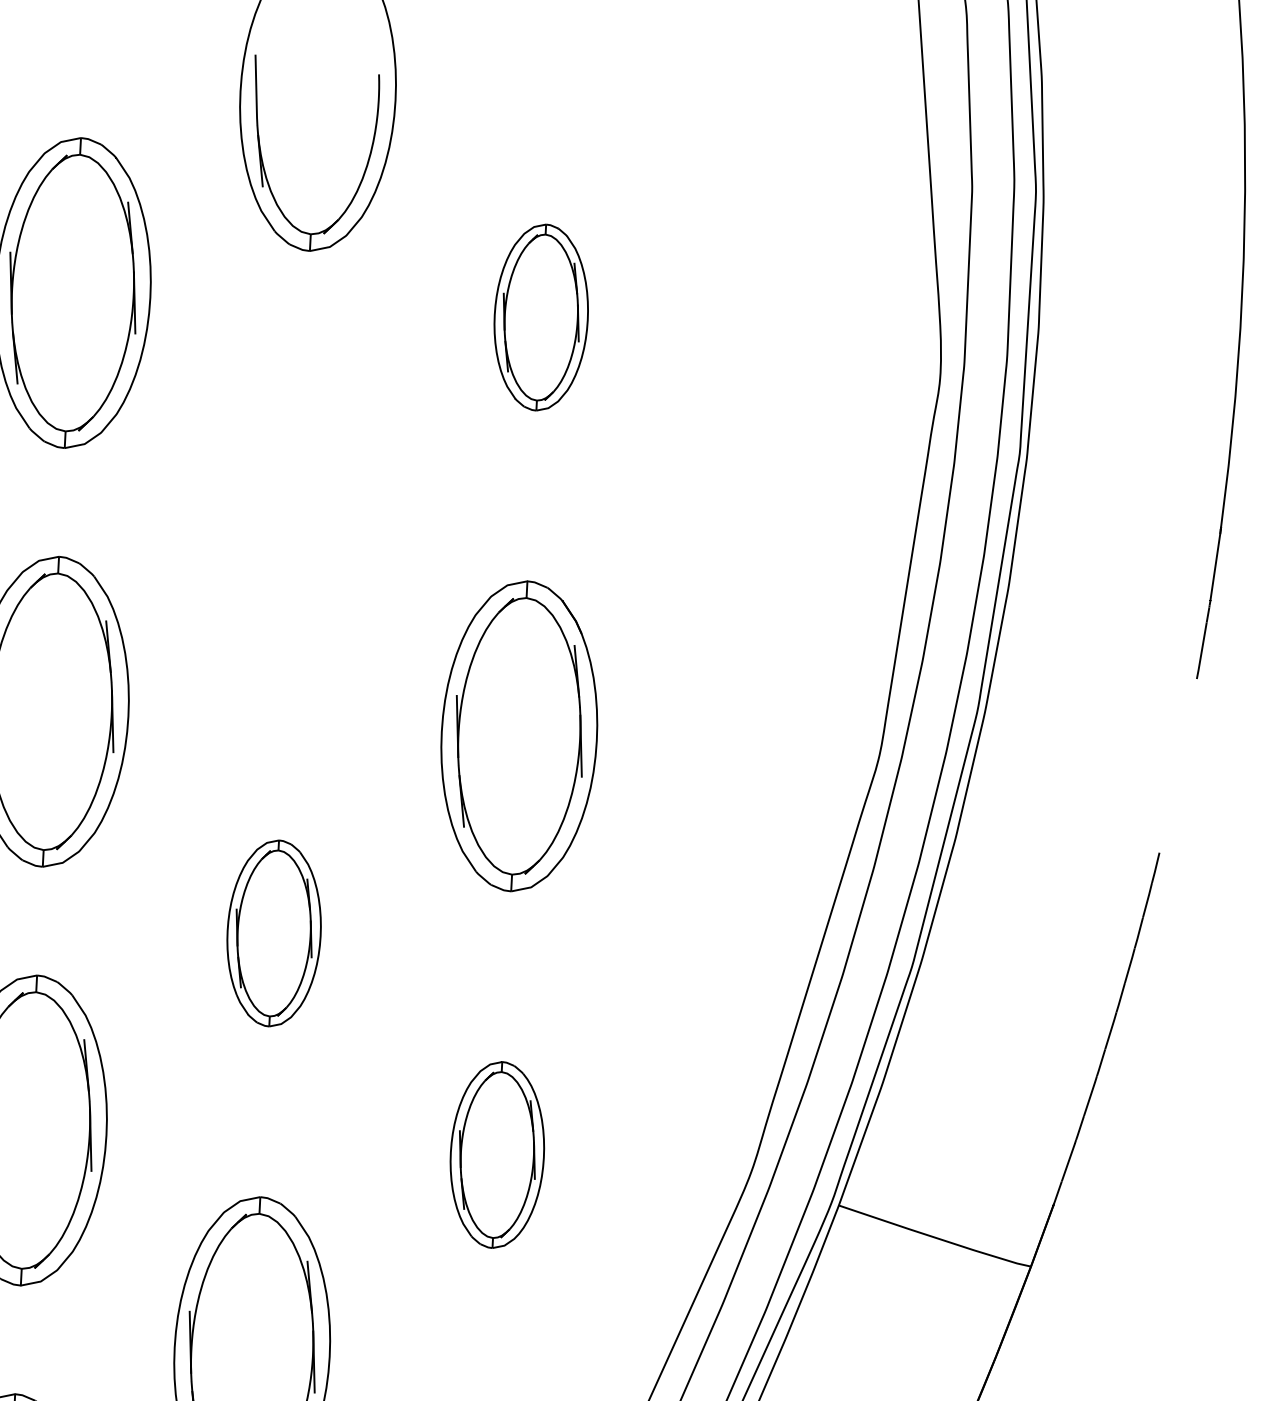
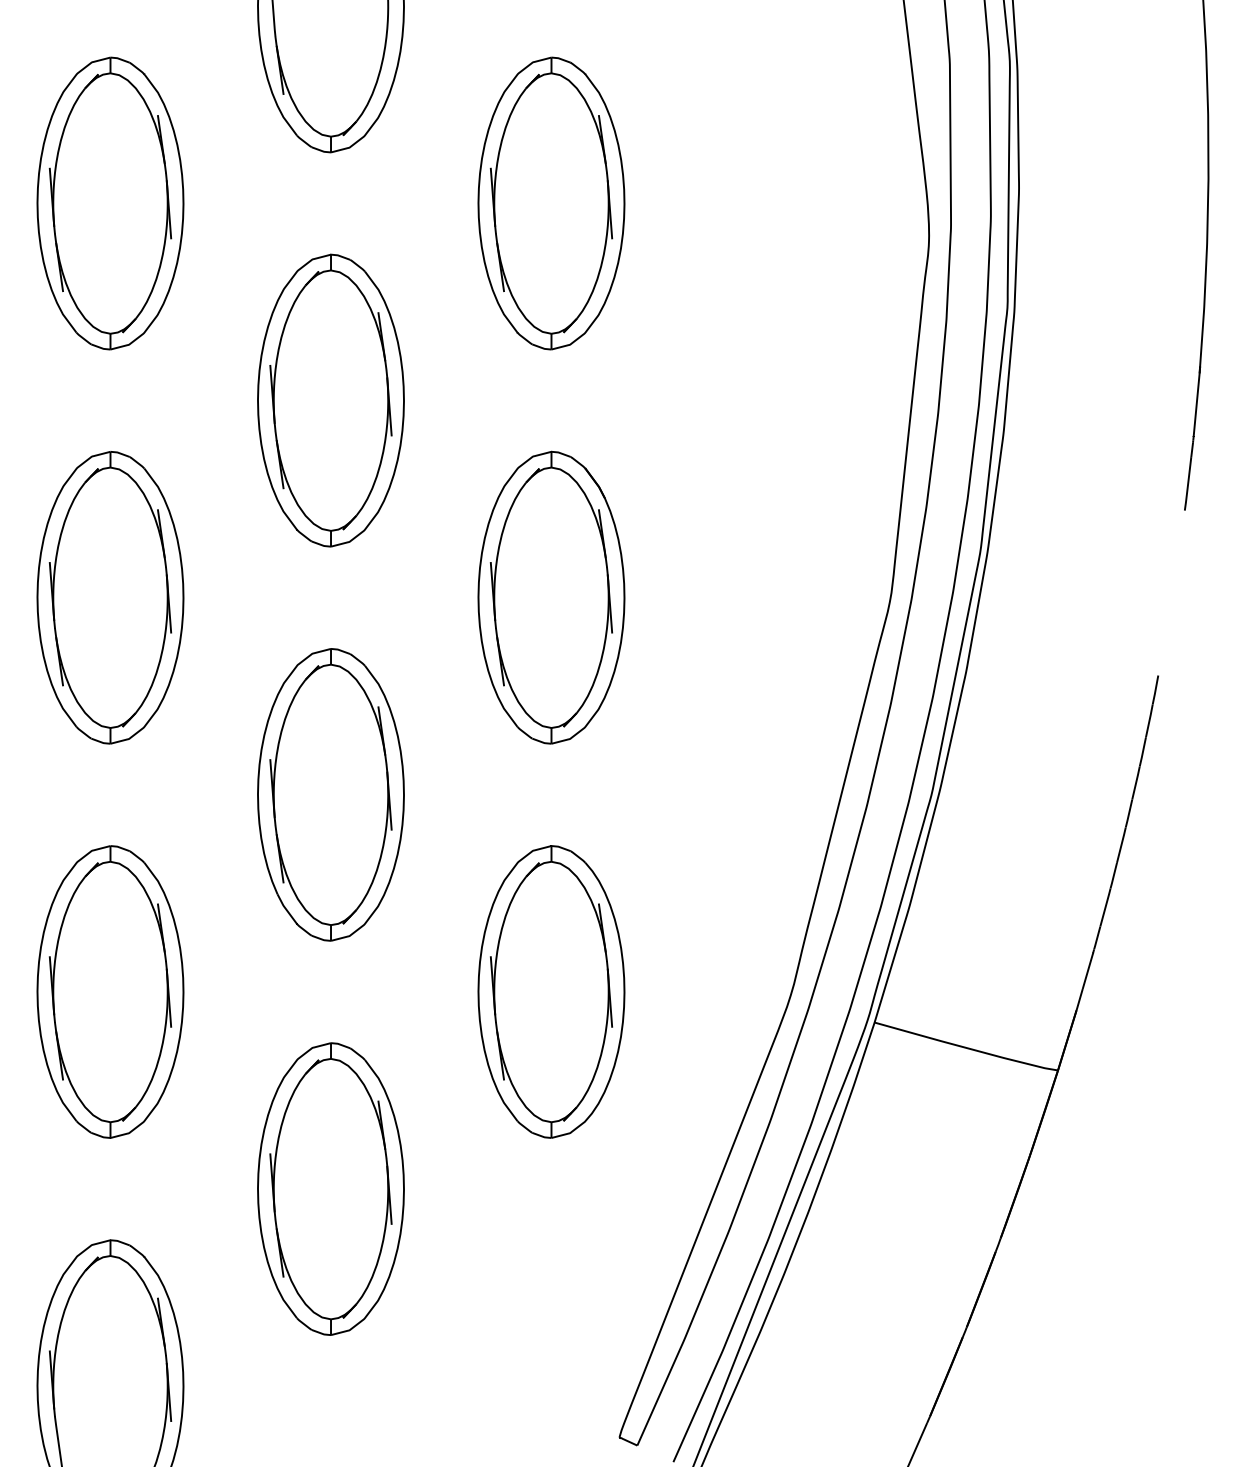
part: (541, 317) -> (551, 203), size x1.67
part: (295, 514) -> (330, 400), added
part: (273, 932) -> (330, 794), size x1.67
part: (497, 1154) -> (551, 991), size x1.67

